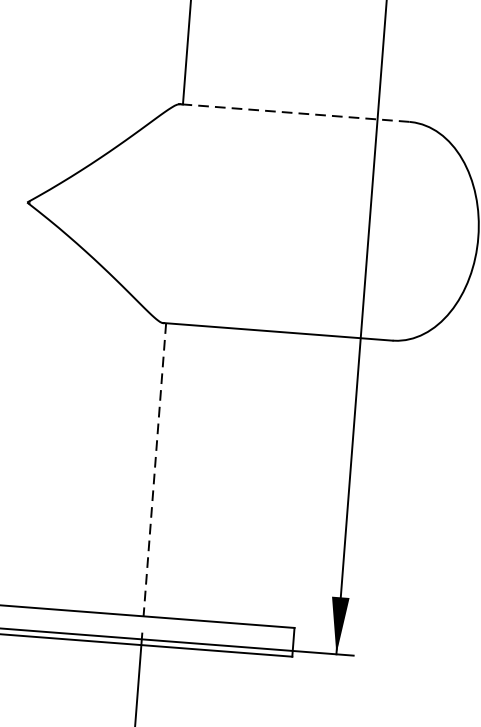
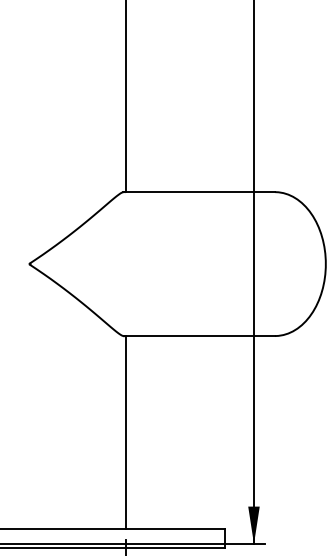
line: (294, 113) -> (199, 192), dashed -> solid
line: (154, 471) -> (125, 433), dashed -> solid

